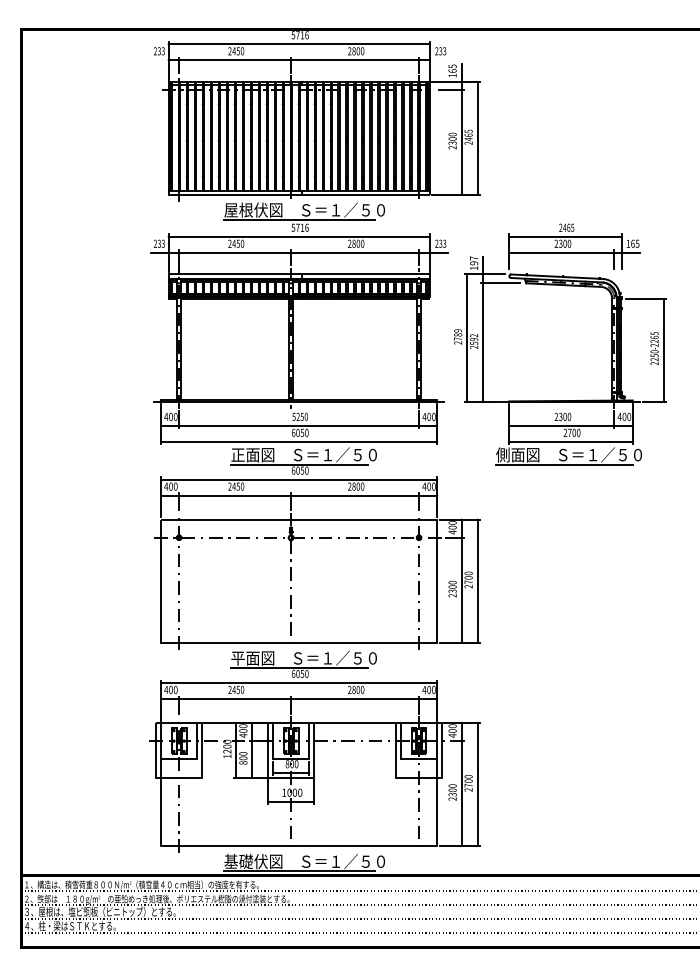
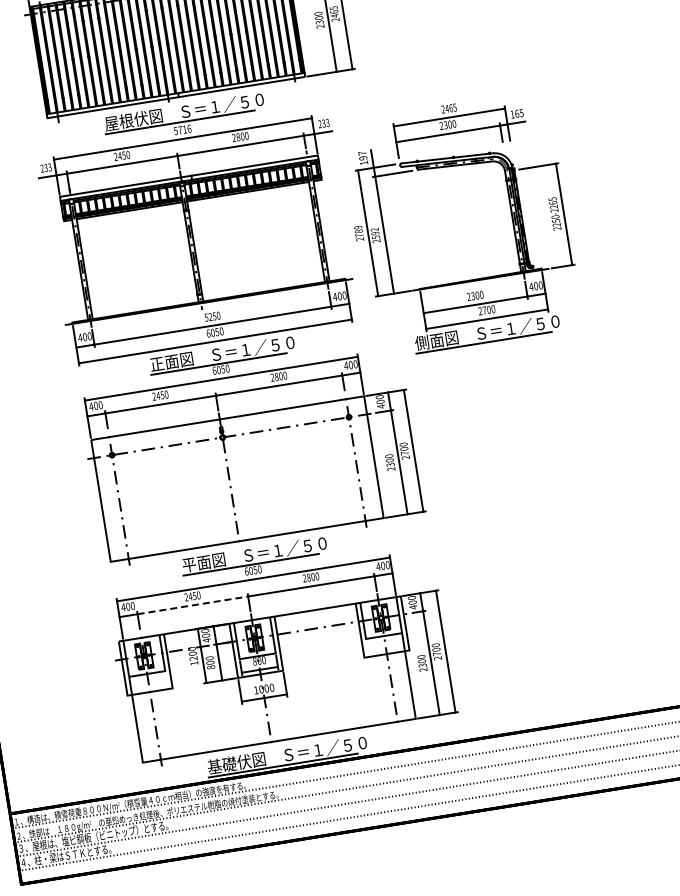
part: (611, 344) -> (511, 216), moved
line: (235, 698) -> (193, 604), solid -> dashed

